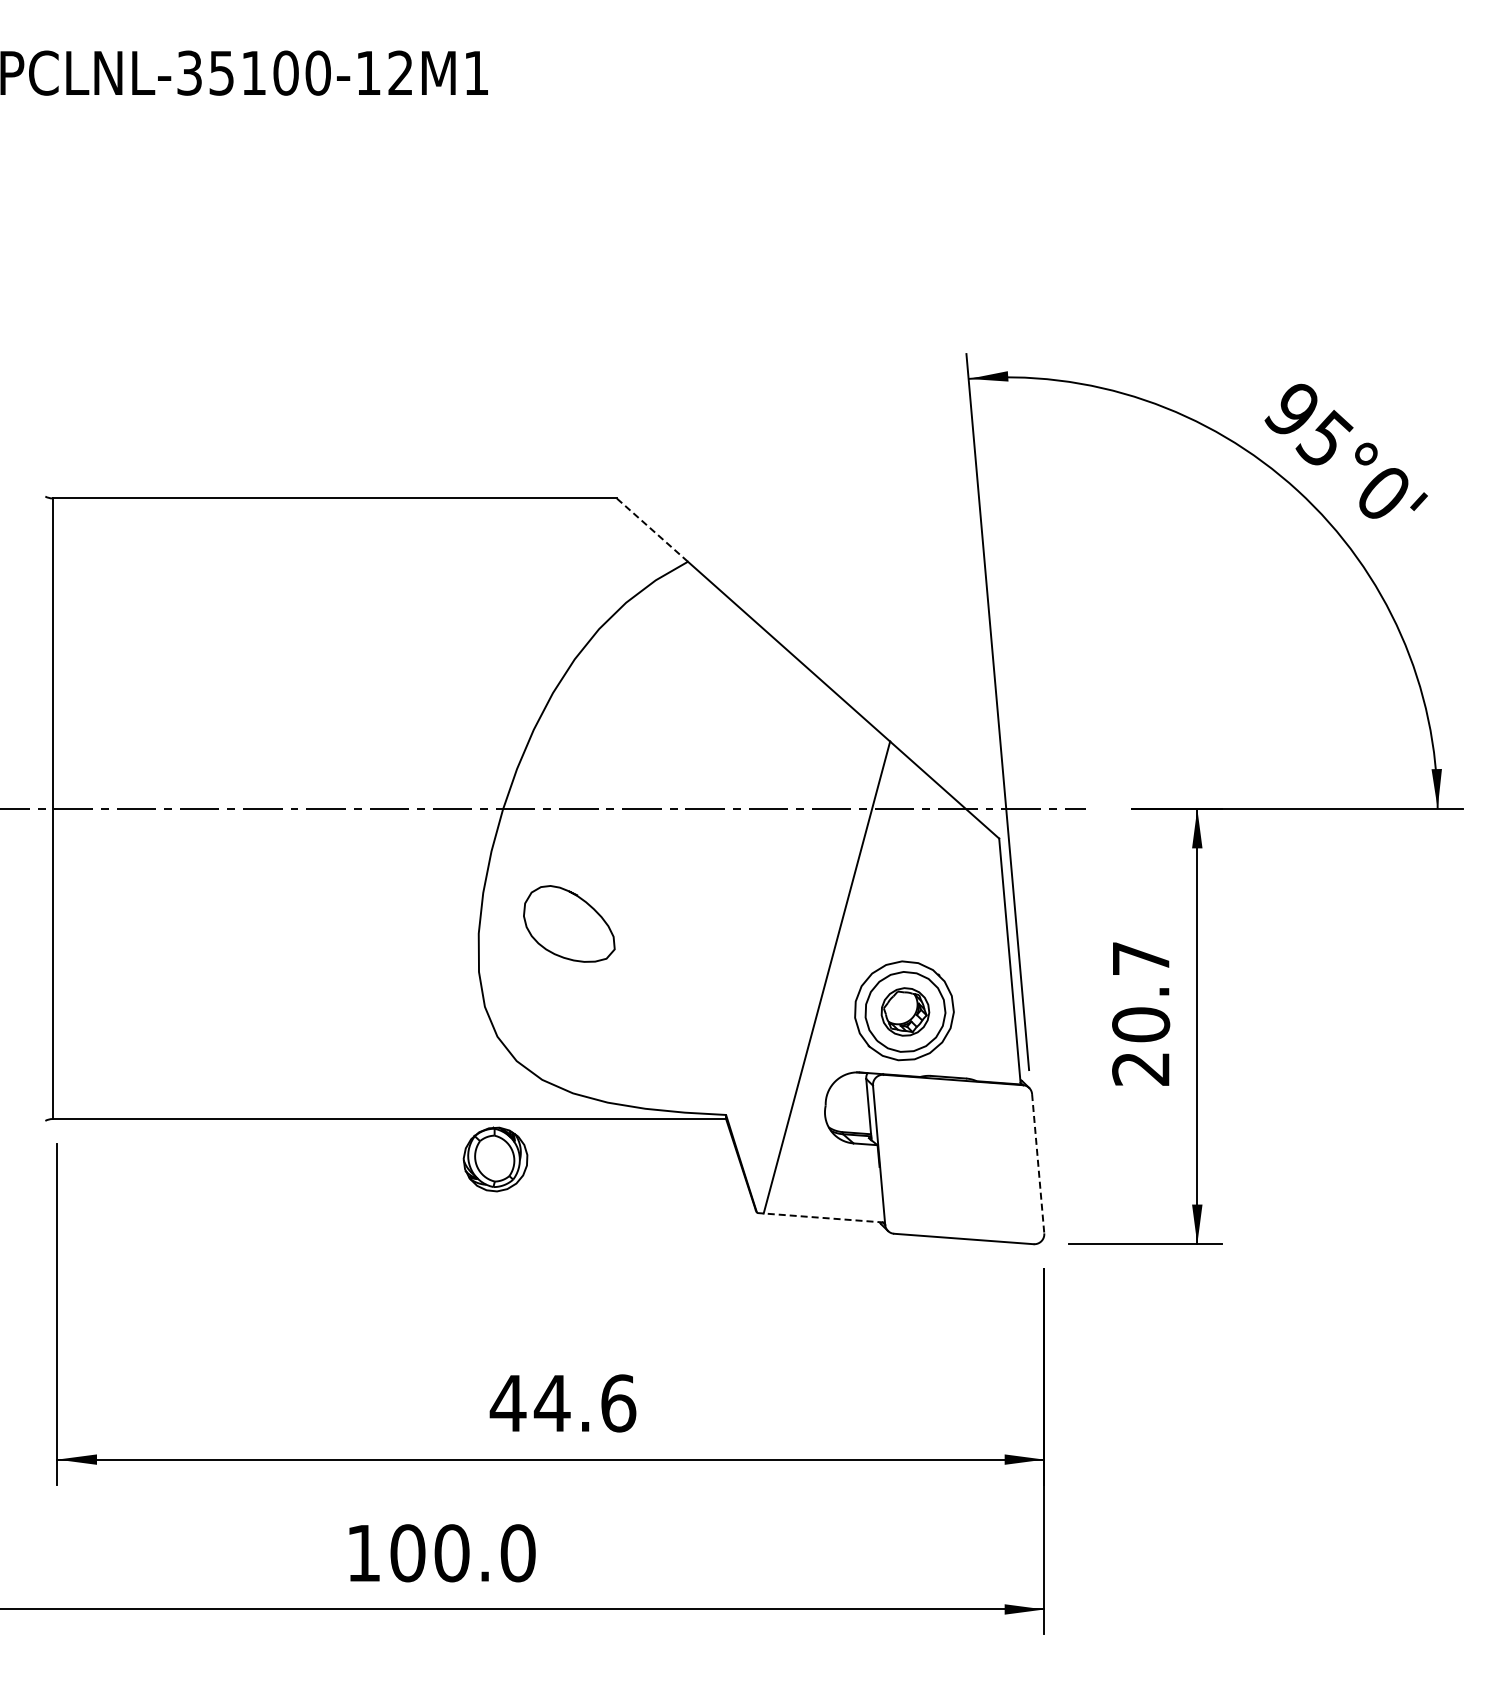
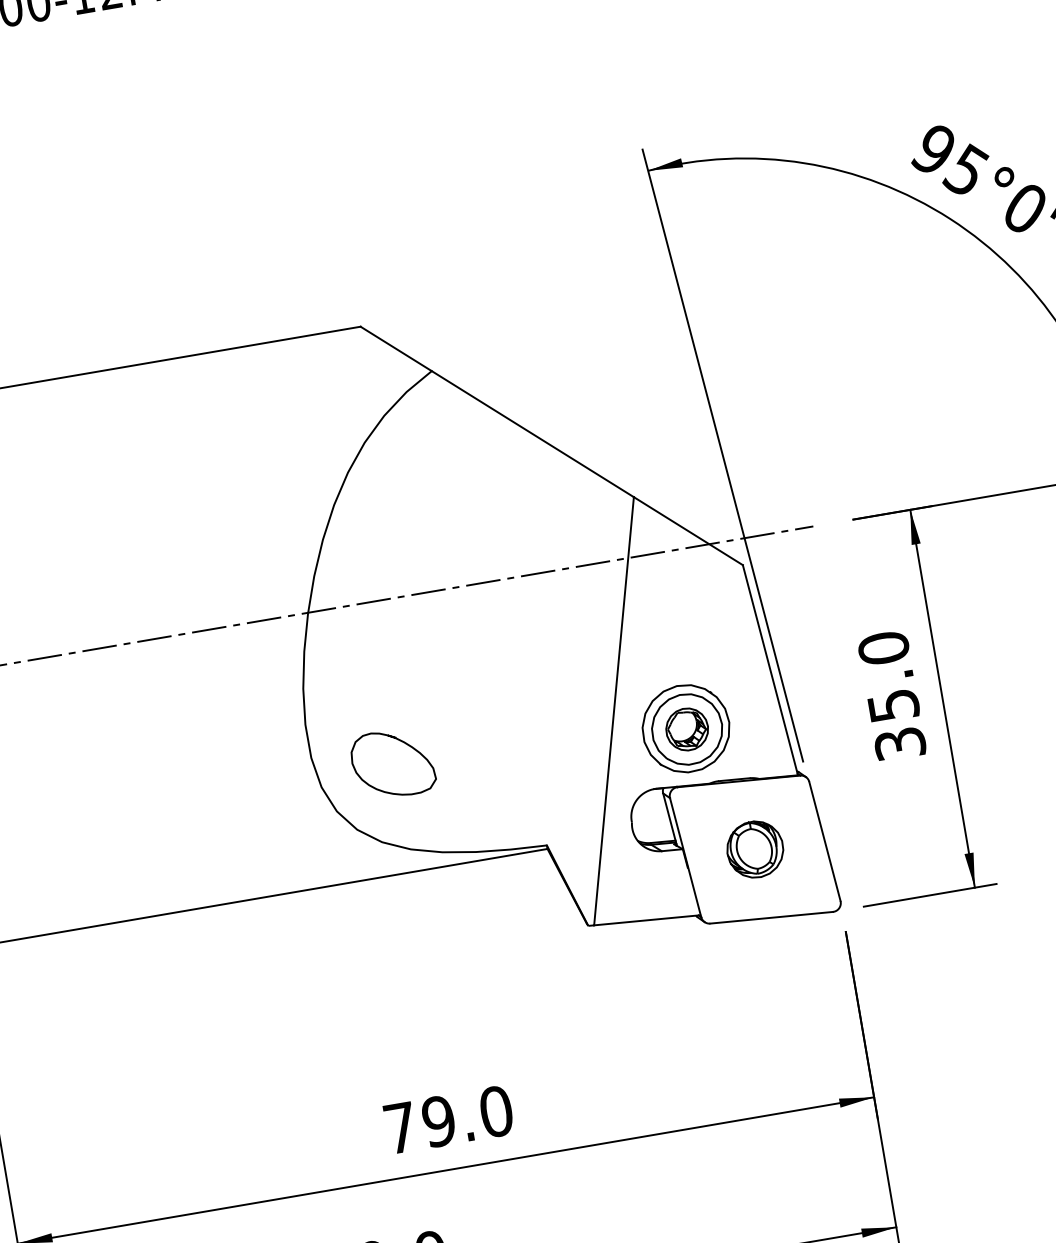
line: (652, 530) -> (396, 349), dashed -> solid
curve: (584, 902) -> (402, 742), moved
text: (1141, 1013) -> (892, 695), 20.7 -> 35.0
part: (495, 1159) -> (755, 849), moved
line: (1038, 1163) -> (825, 841), dashed -> solid
line: (824, 1218) -> (647, 920), dashed -> solid
text: (562, 1403) -> (447, 1120), 44.6 -> 79.0

